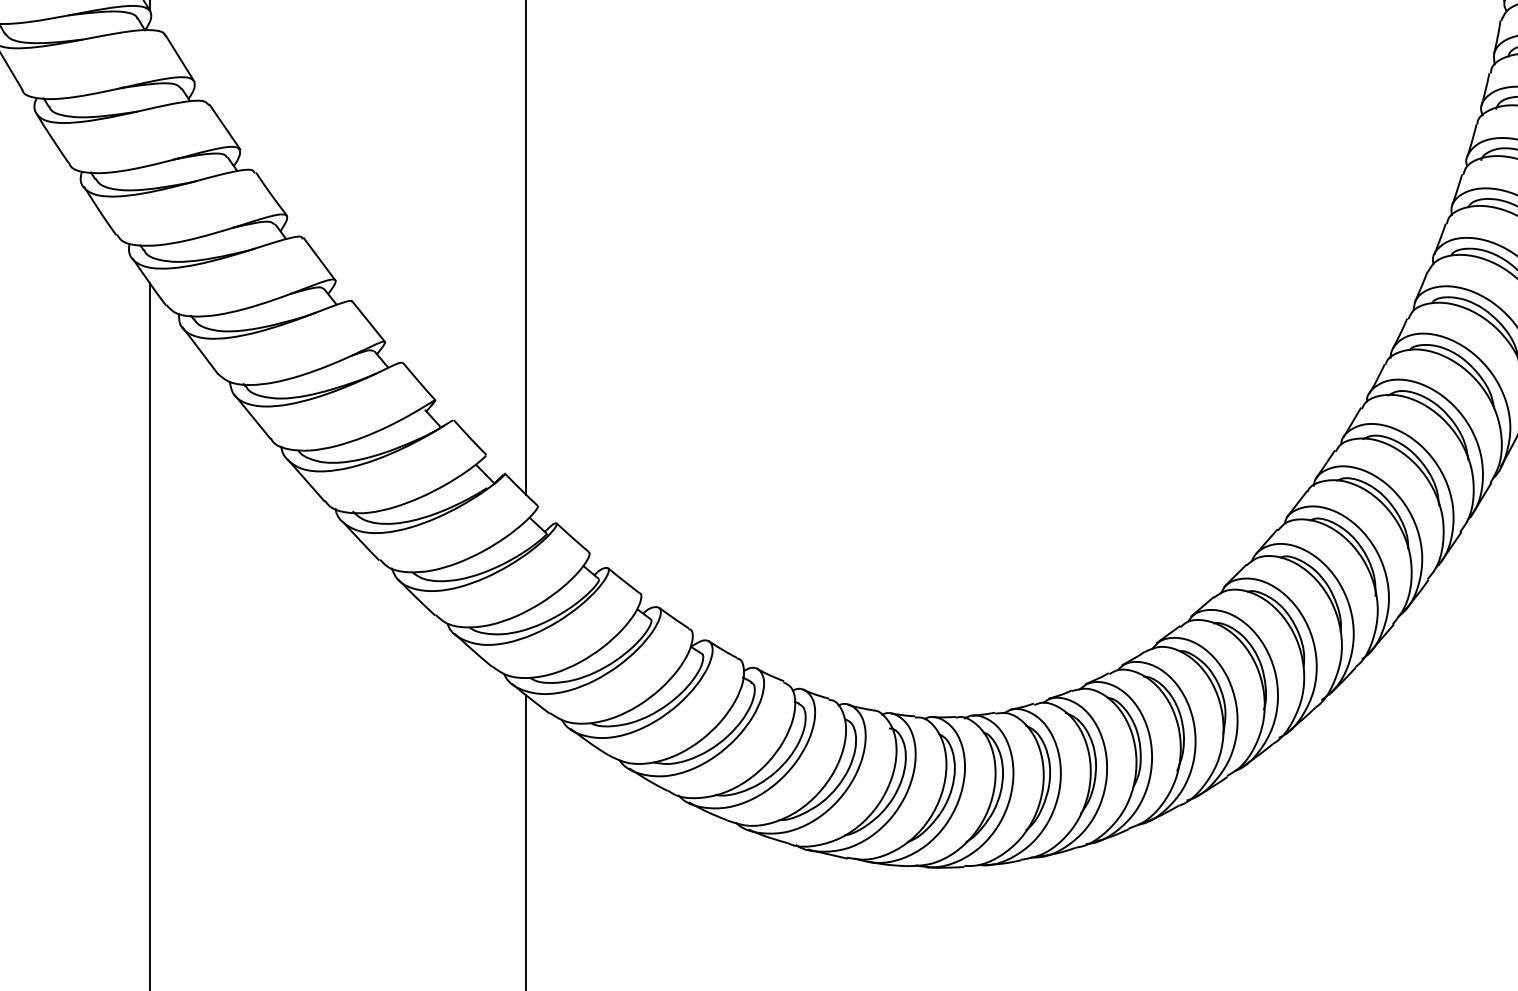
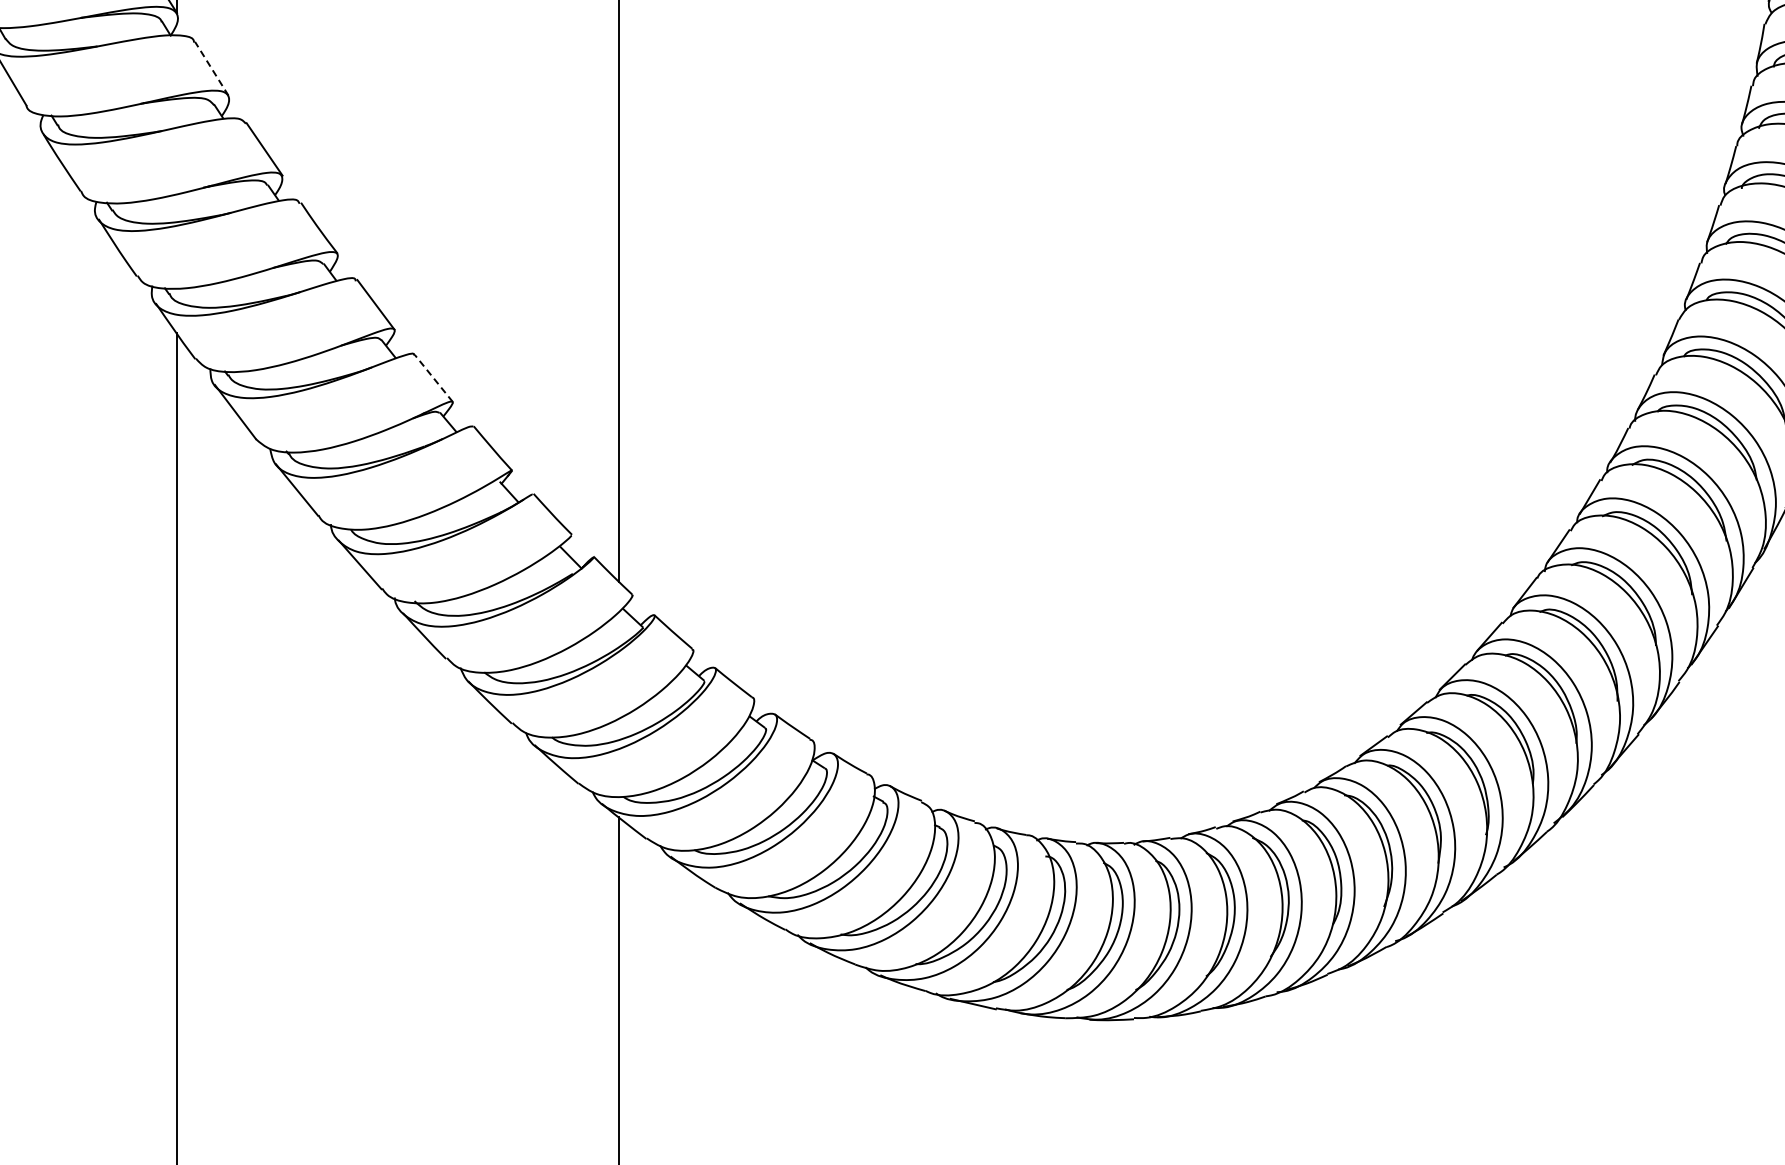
line: (179, 58) -> (211, 68), solid -> dashed
line: (368, 321) -> (433, 378), solid -> dashed

